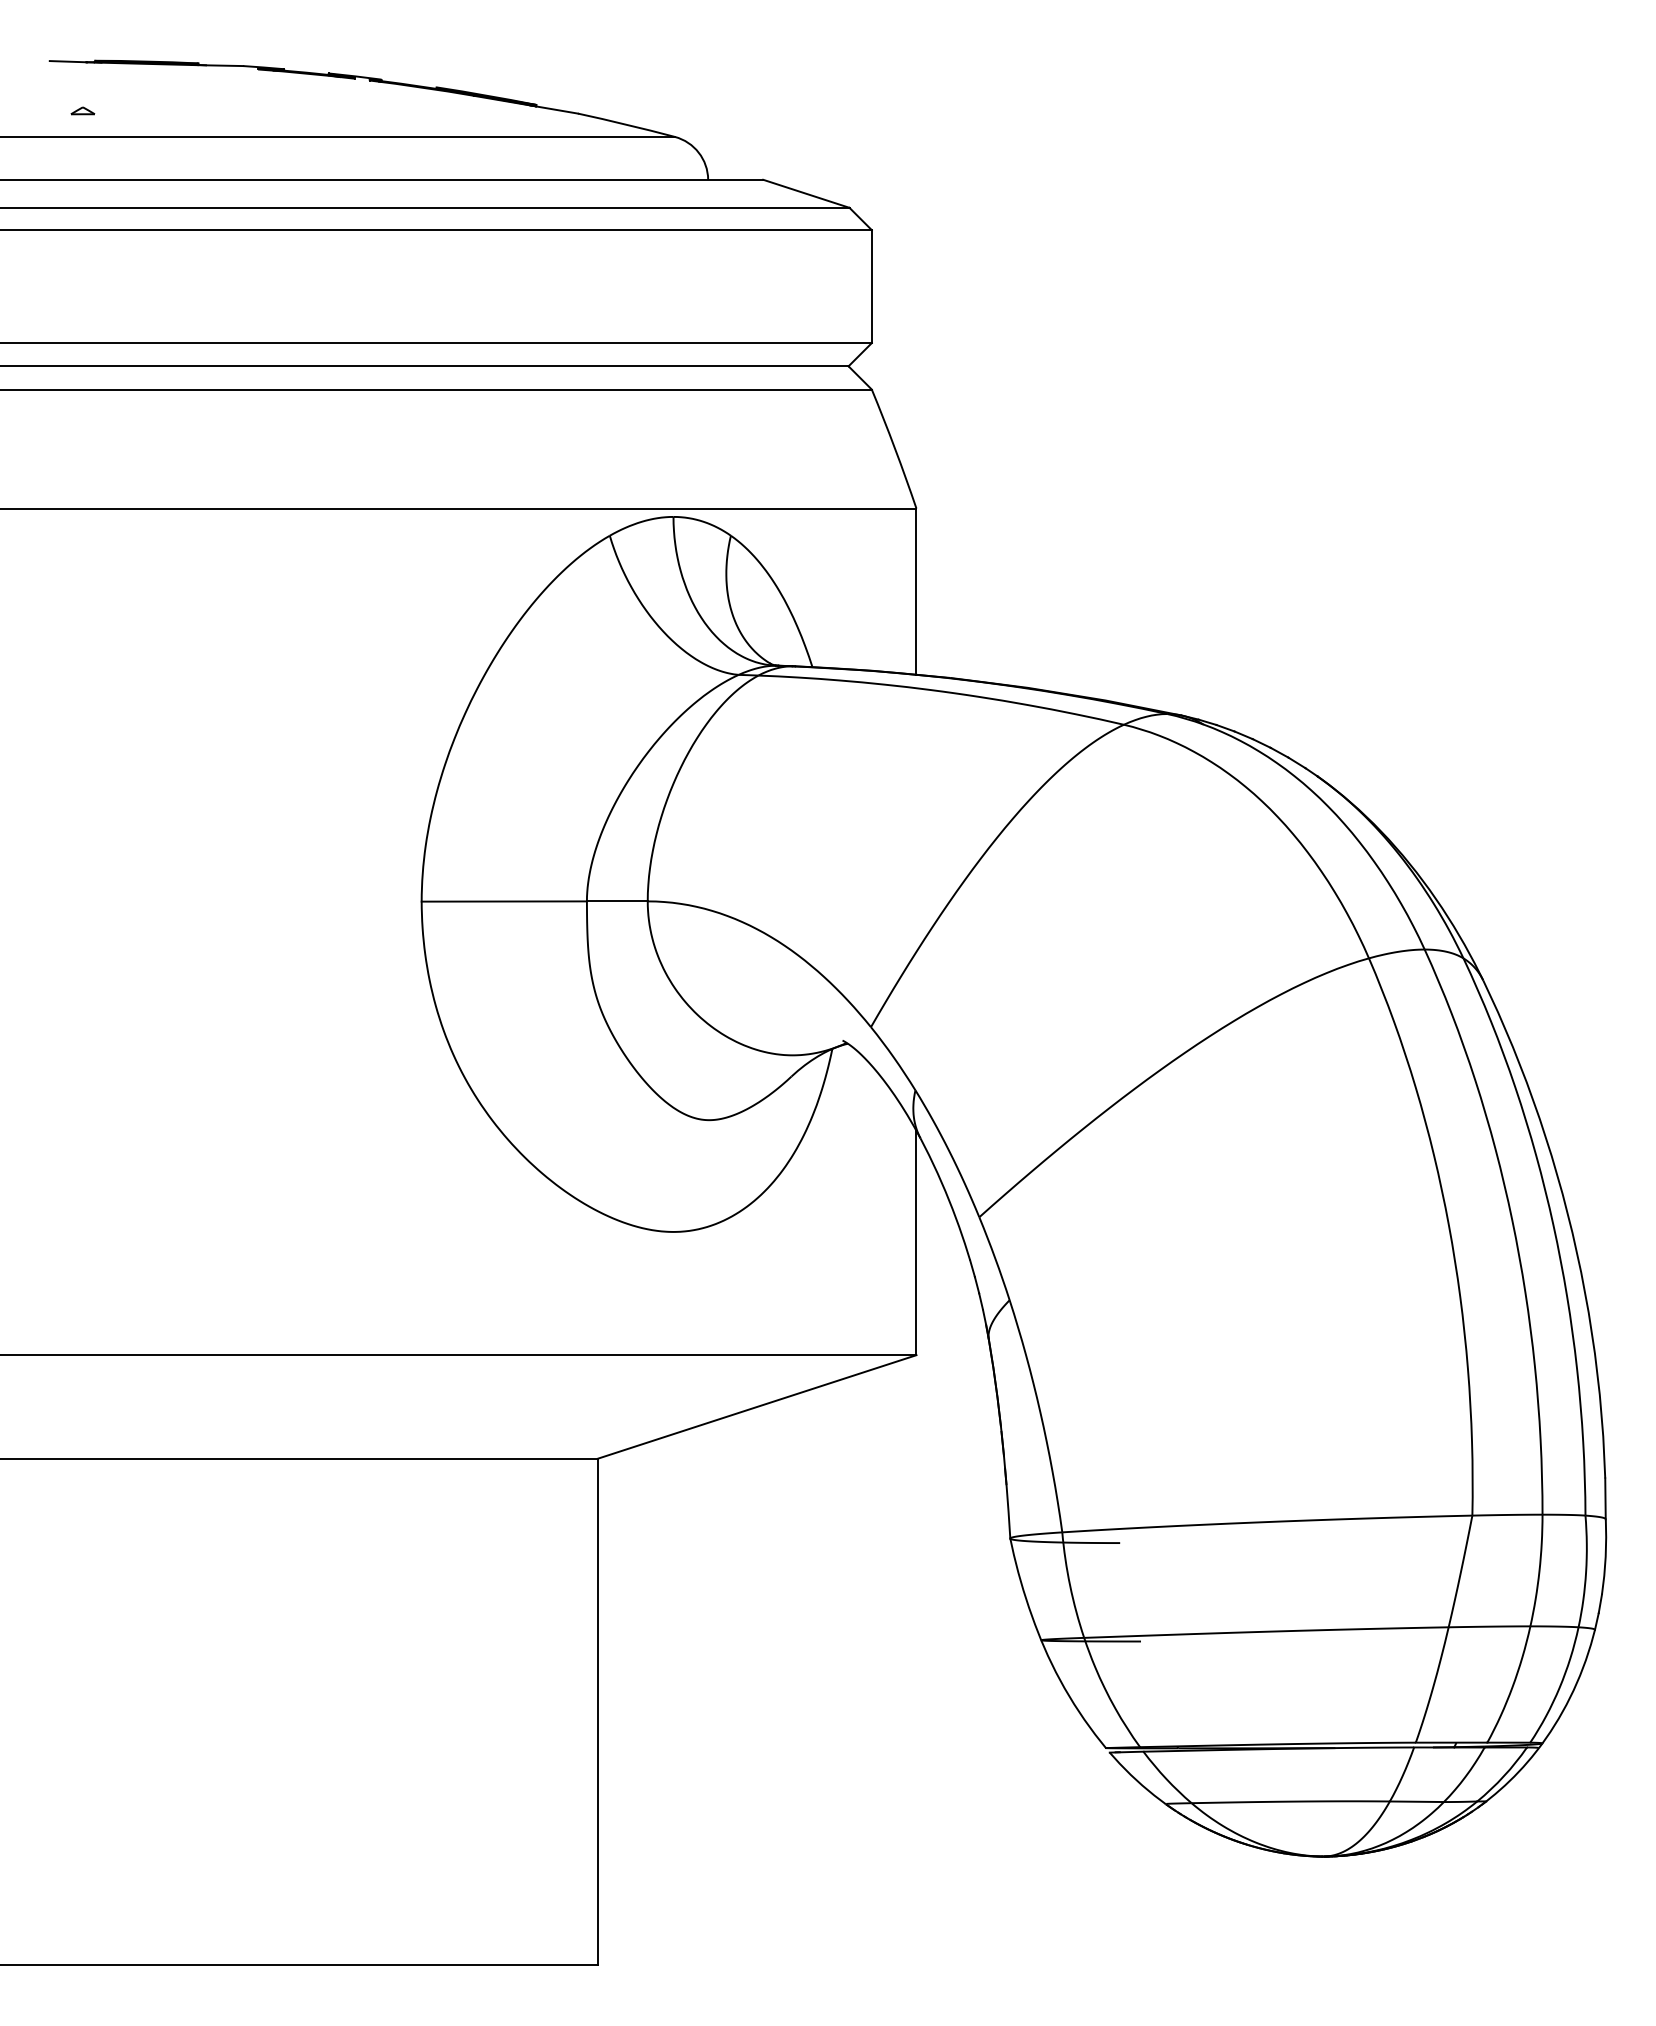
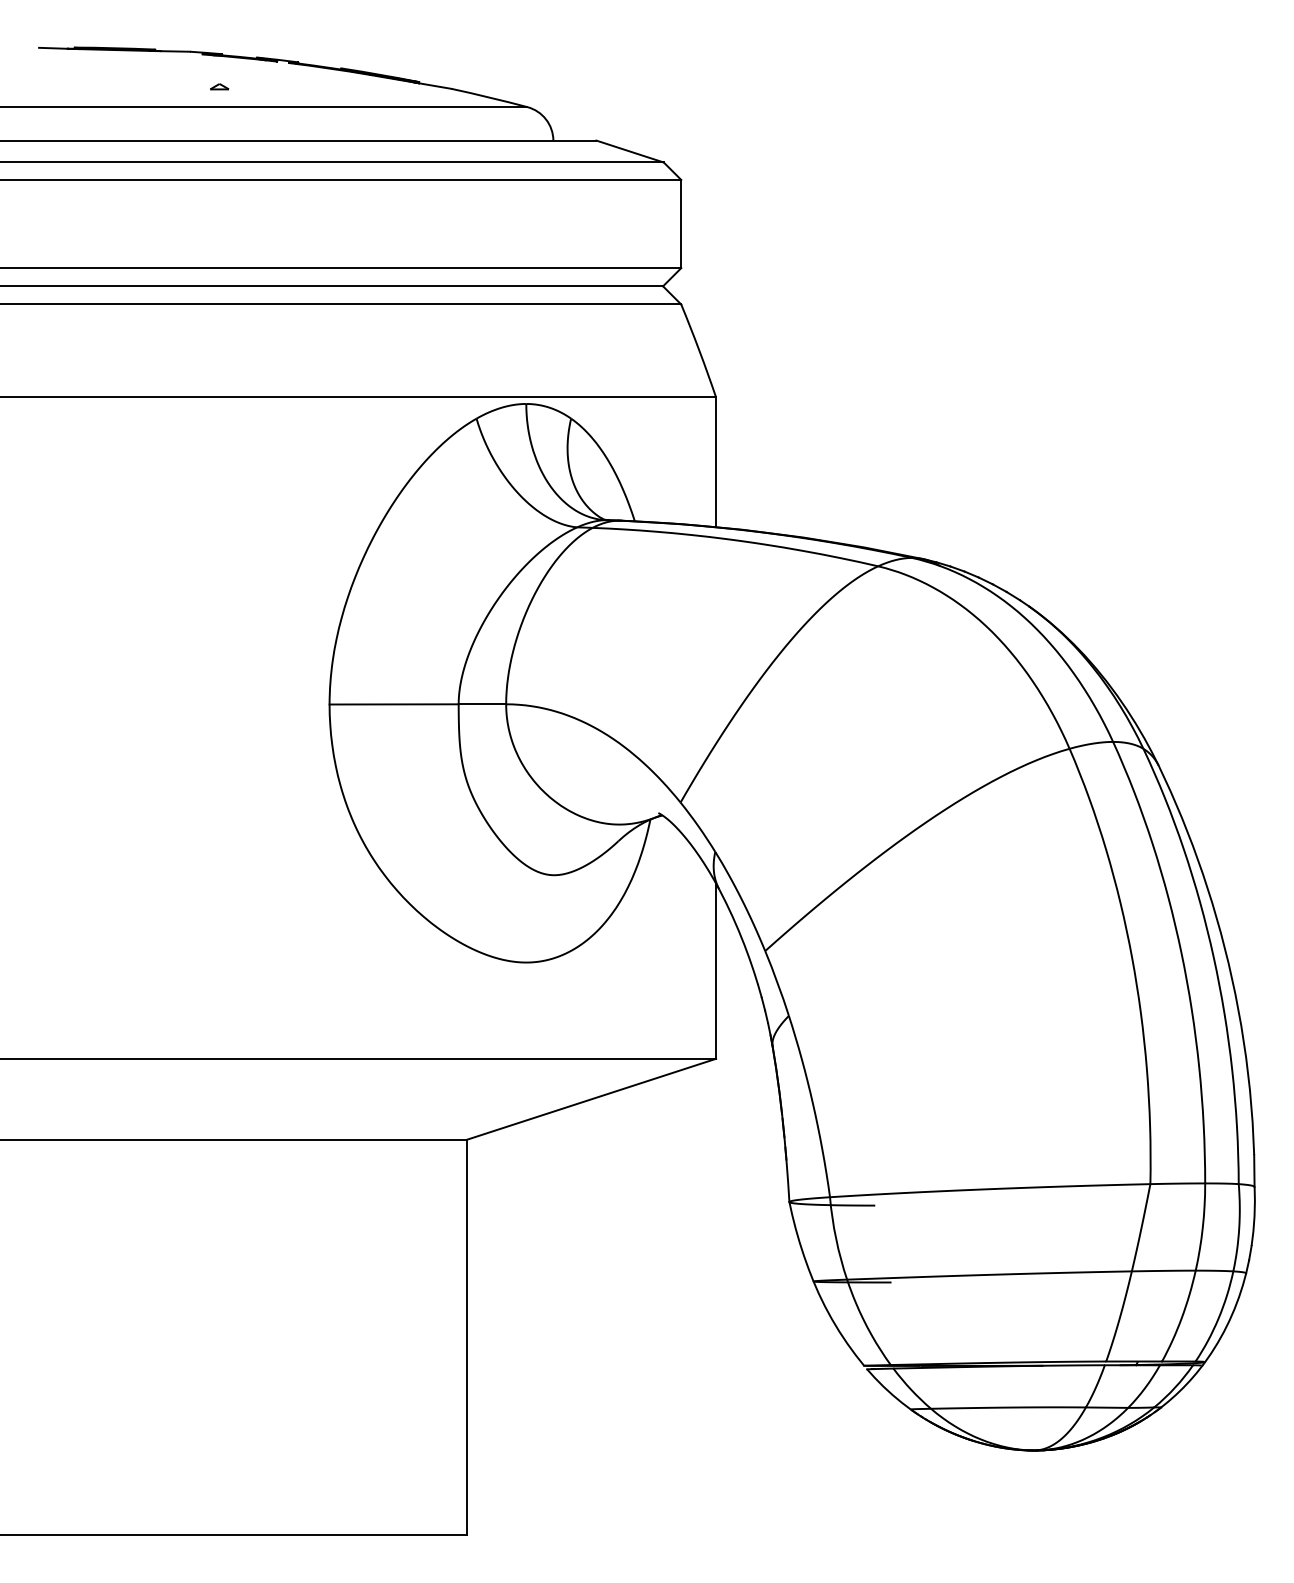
part: (82, 110) -> (219, 86), moved

